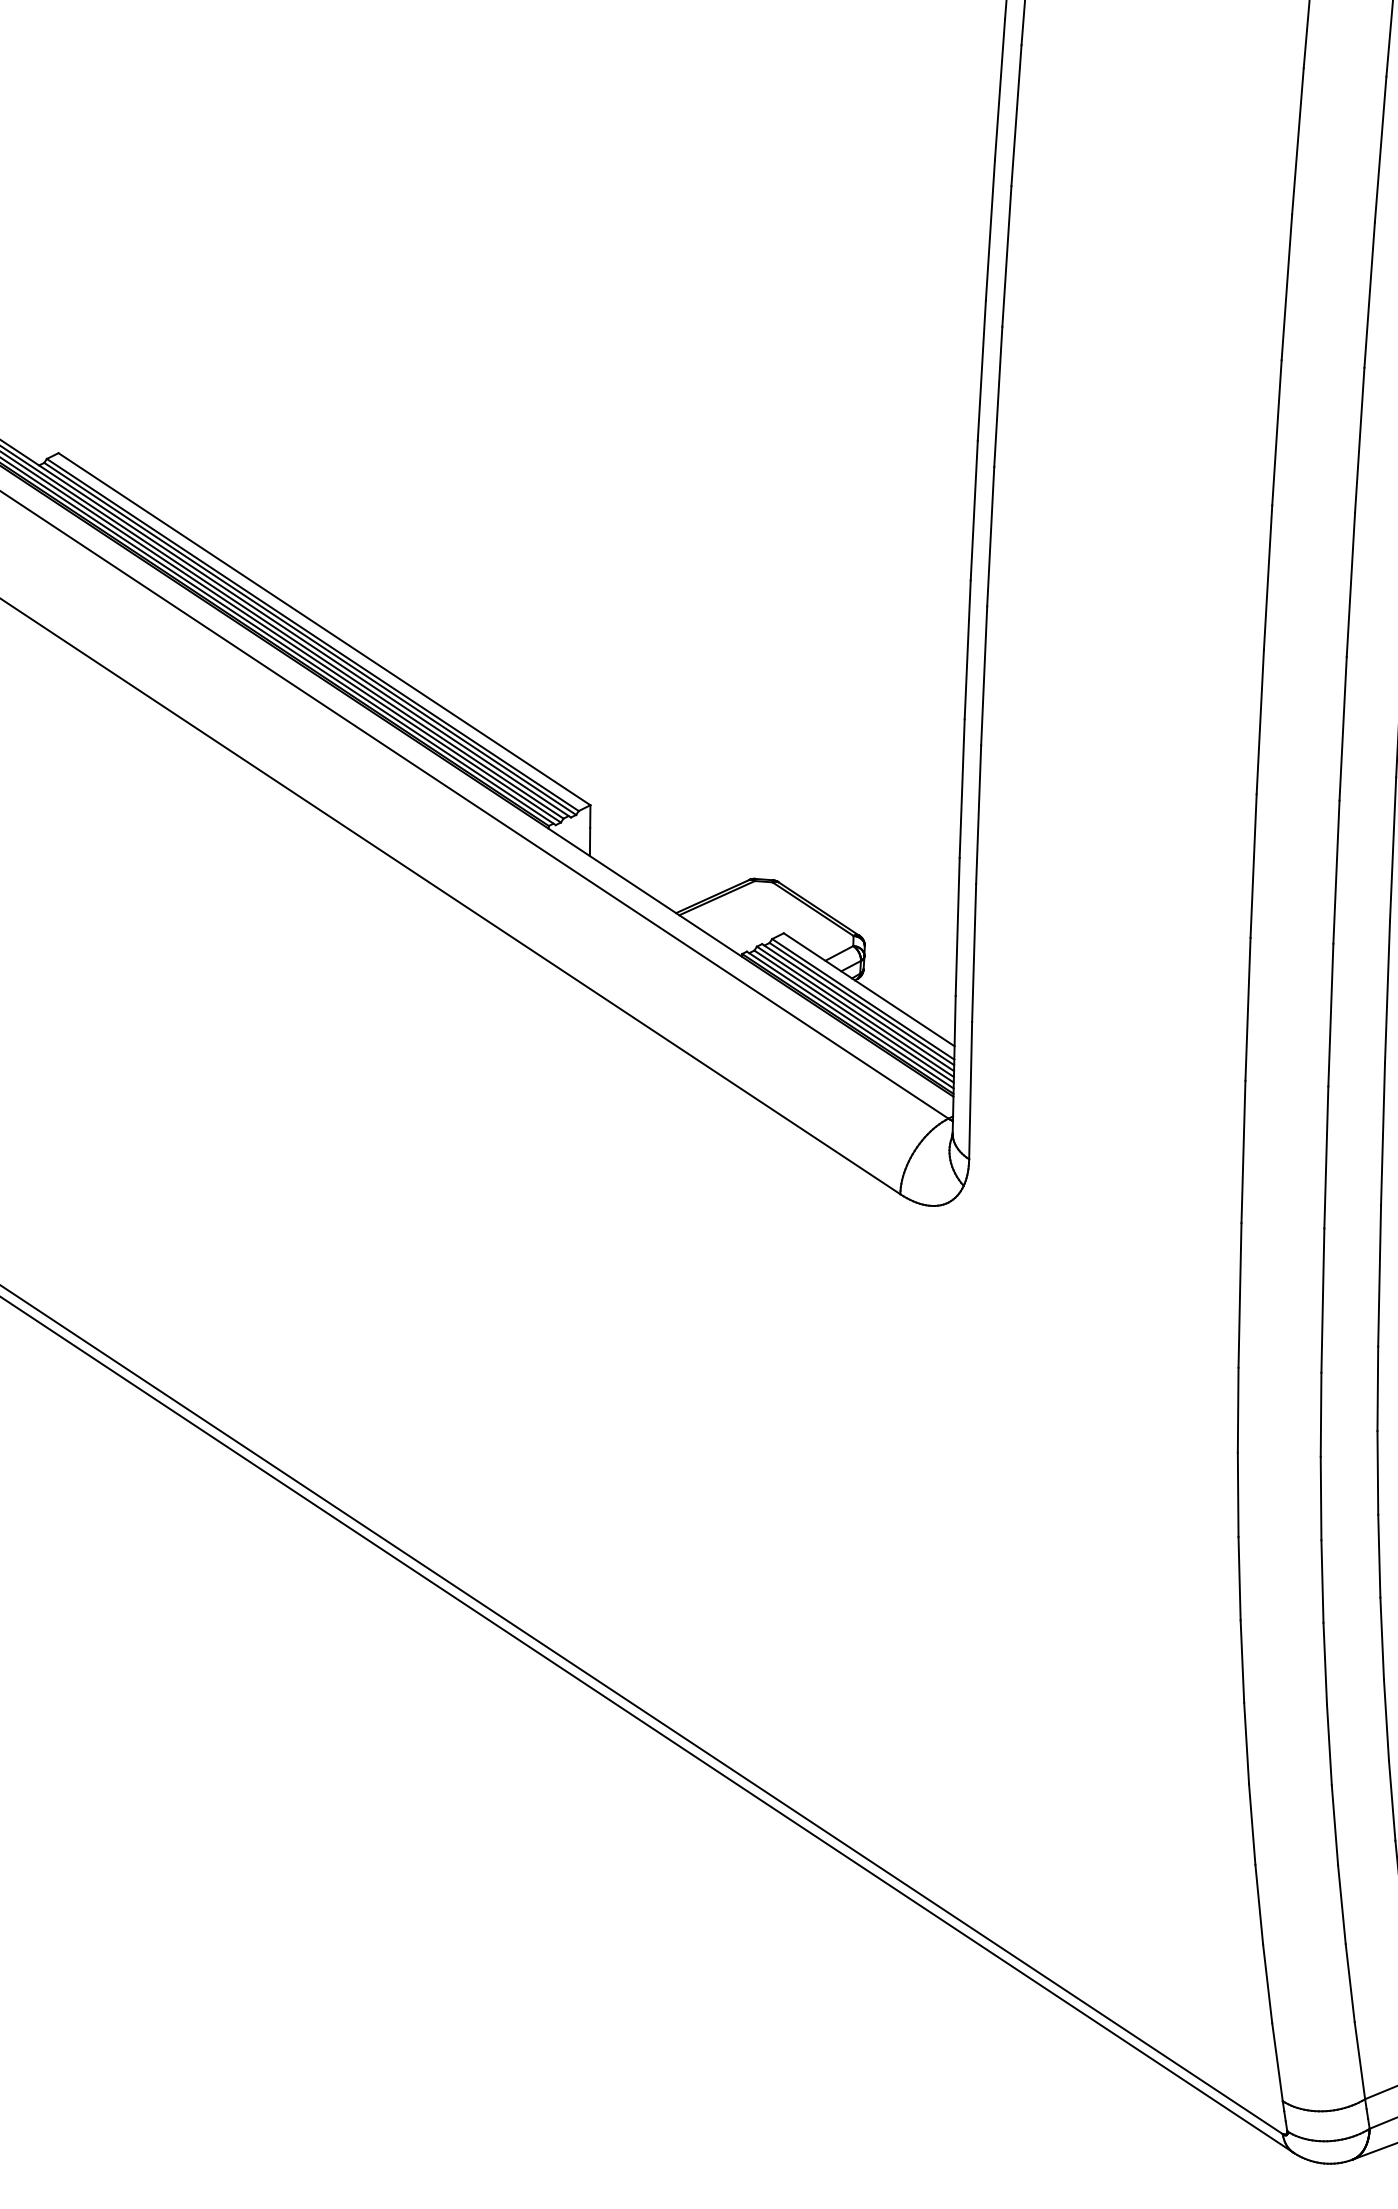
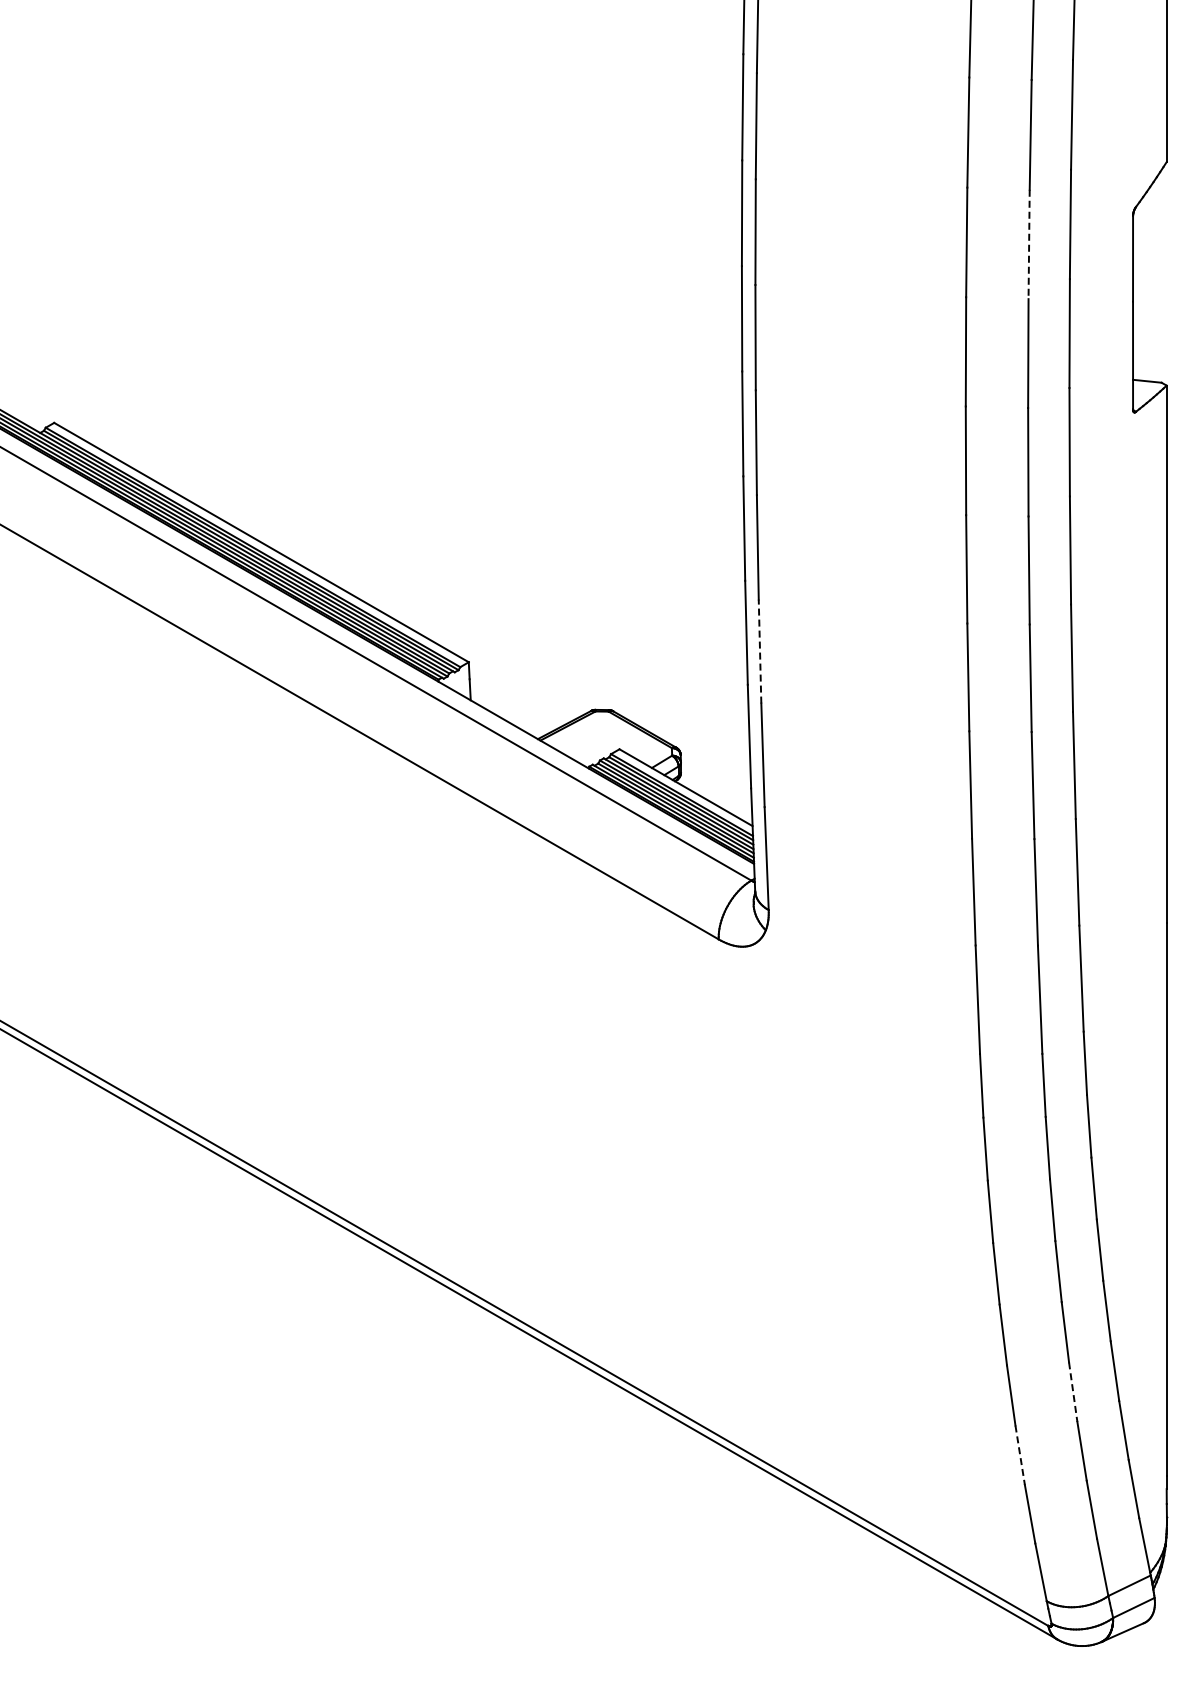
line: (1370, 295) -> (1029, 244), solid -> dashed
line: (979, 814) -> (760, 651), solid -> dashed
line: (1335, 1825) -> (1073, 1392), solid -> dashed
line: (1259, 1905) -> (1020, 1455), solid -> dashed

